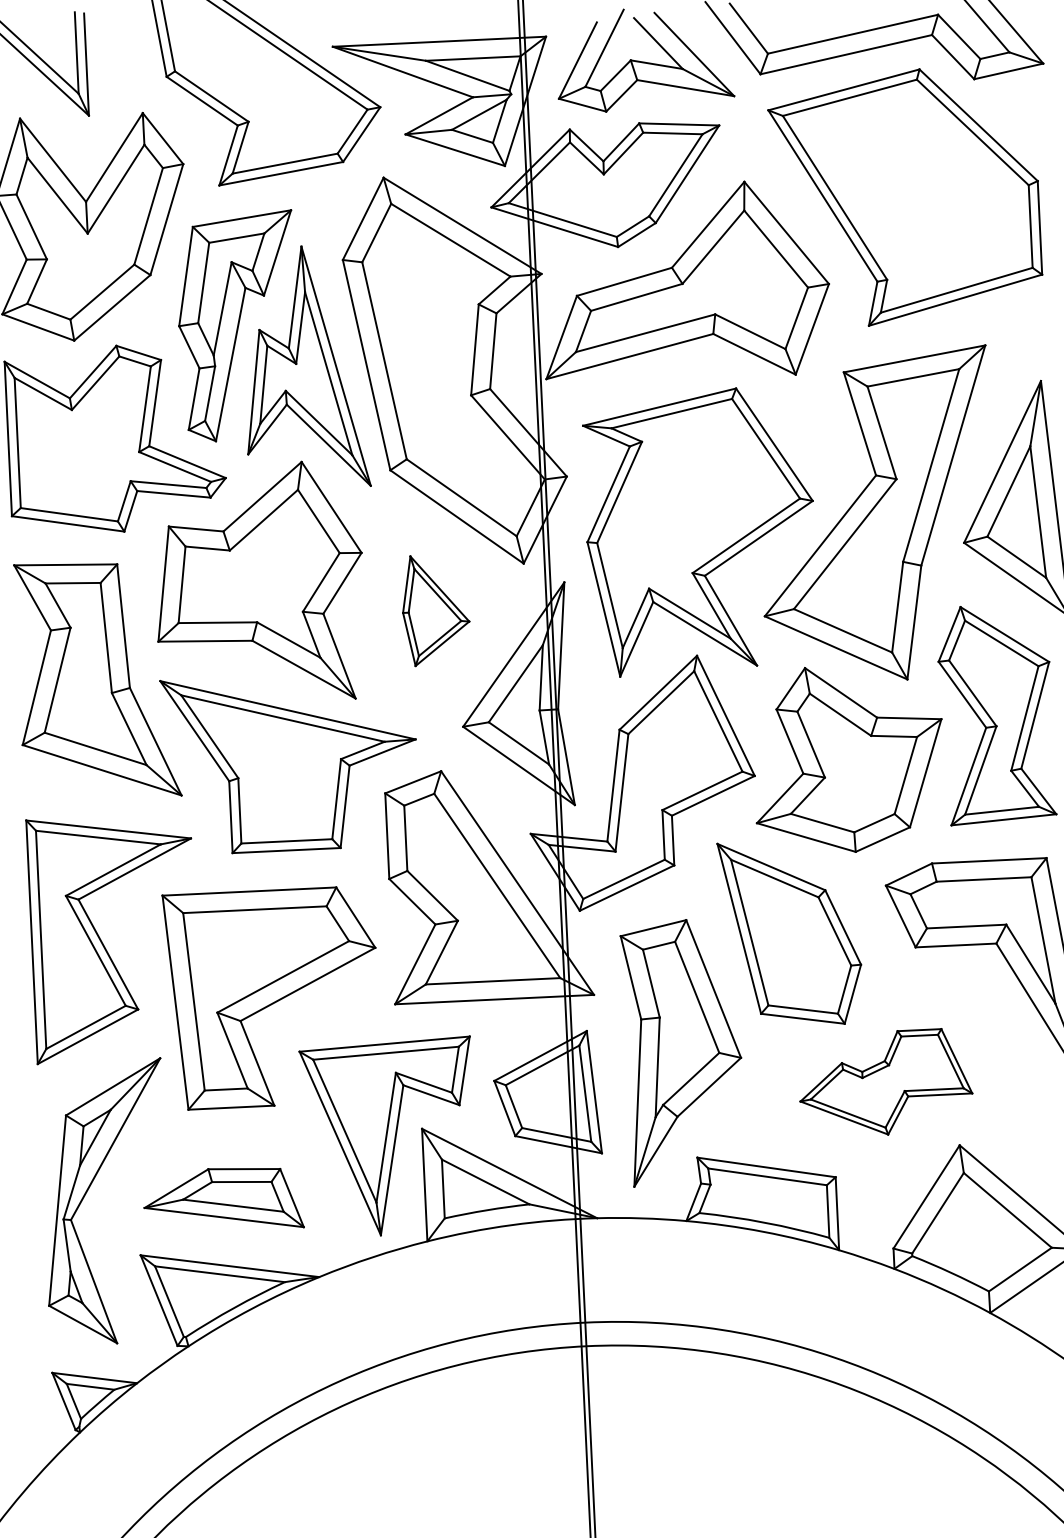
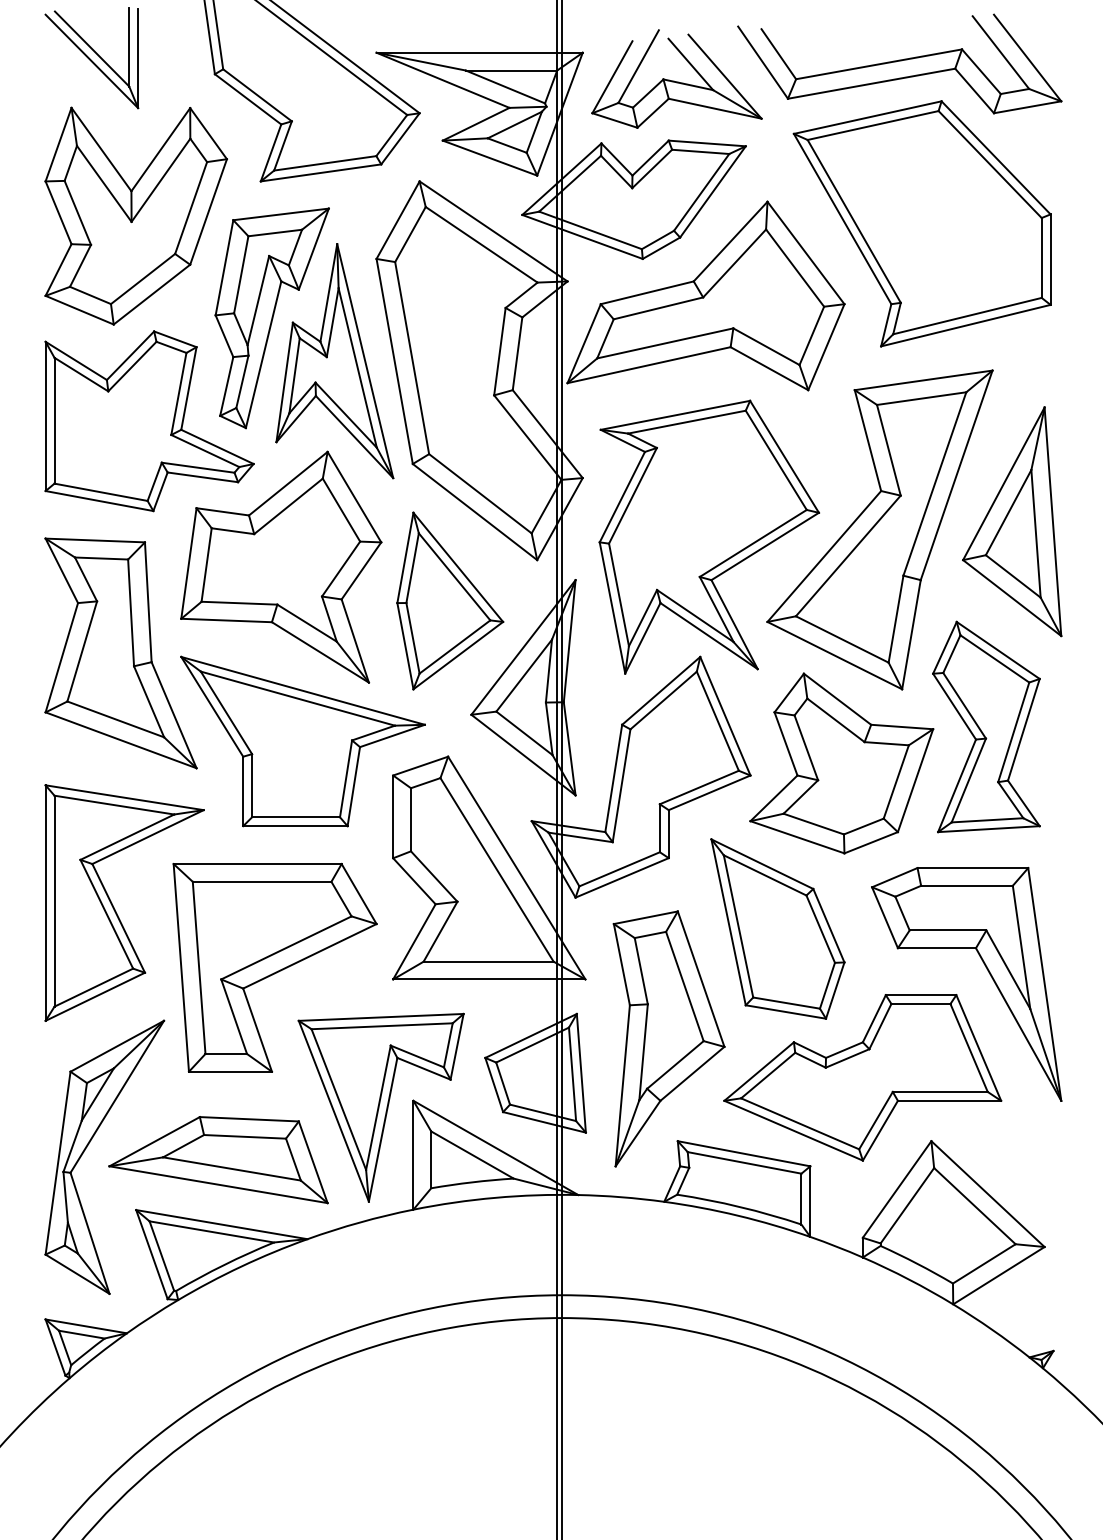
part: (435, 609) -> (450, 600), size x1.67
part: (885, 1082) -> (862, 1077), size x1.67
part: (223, 1200) -> (218, 1160), size x1.43

